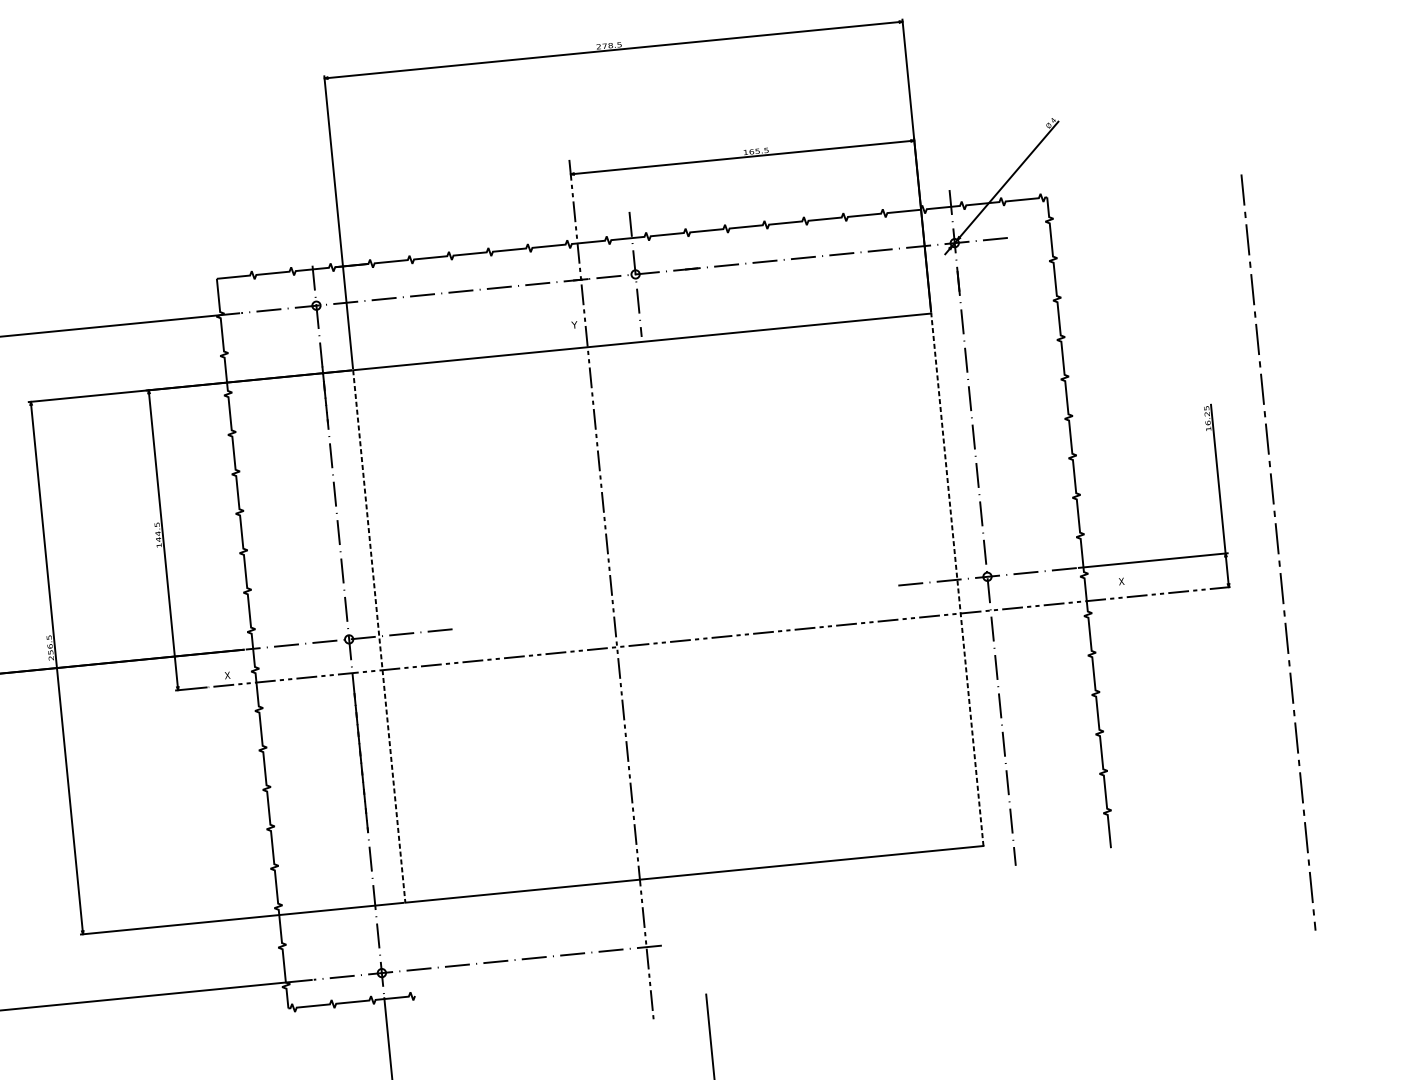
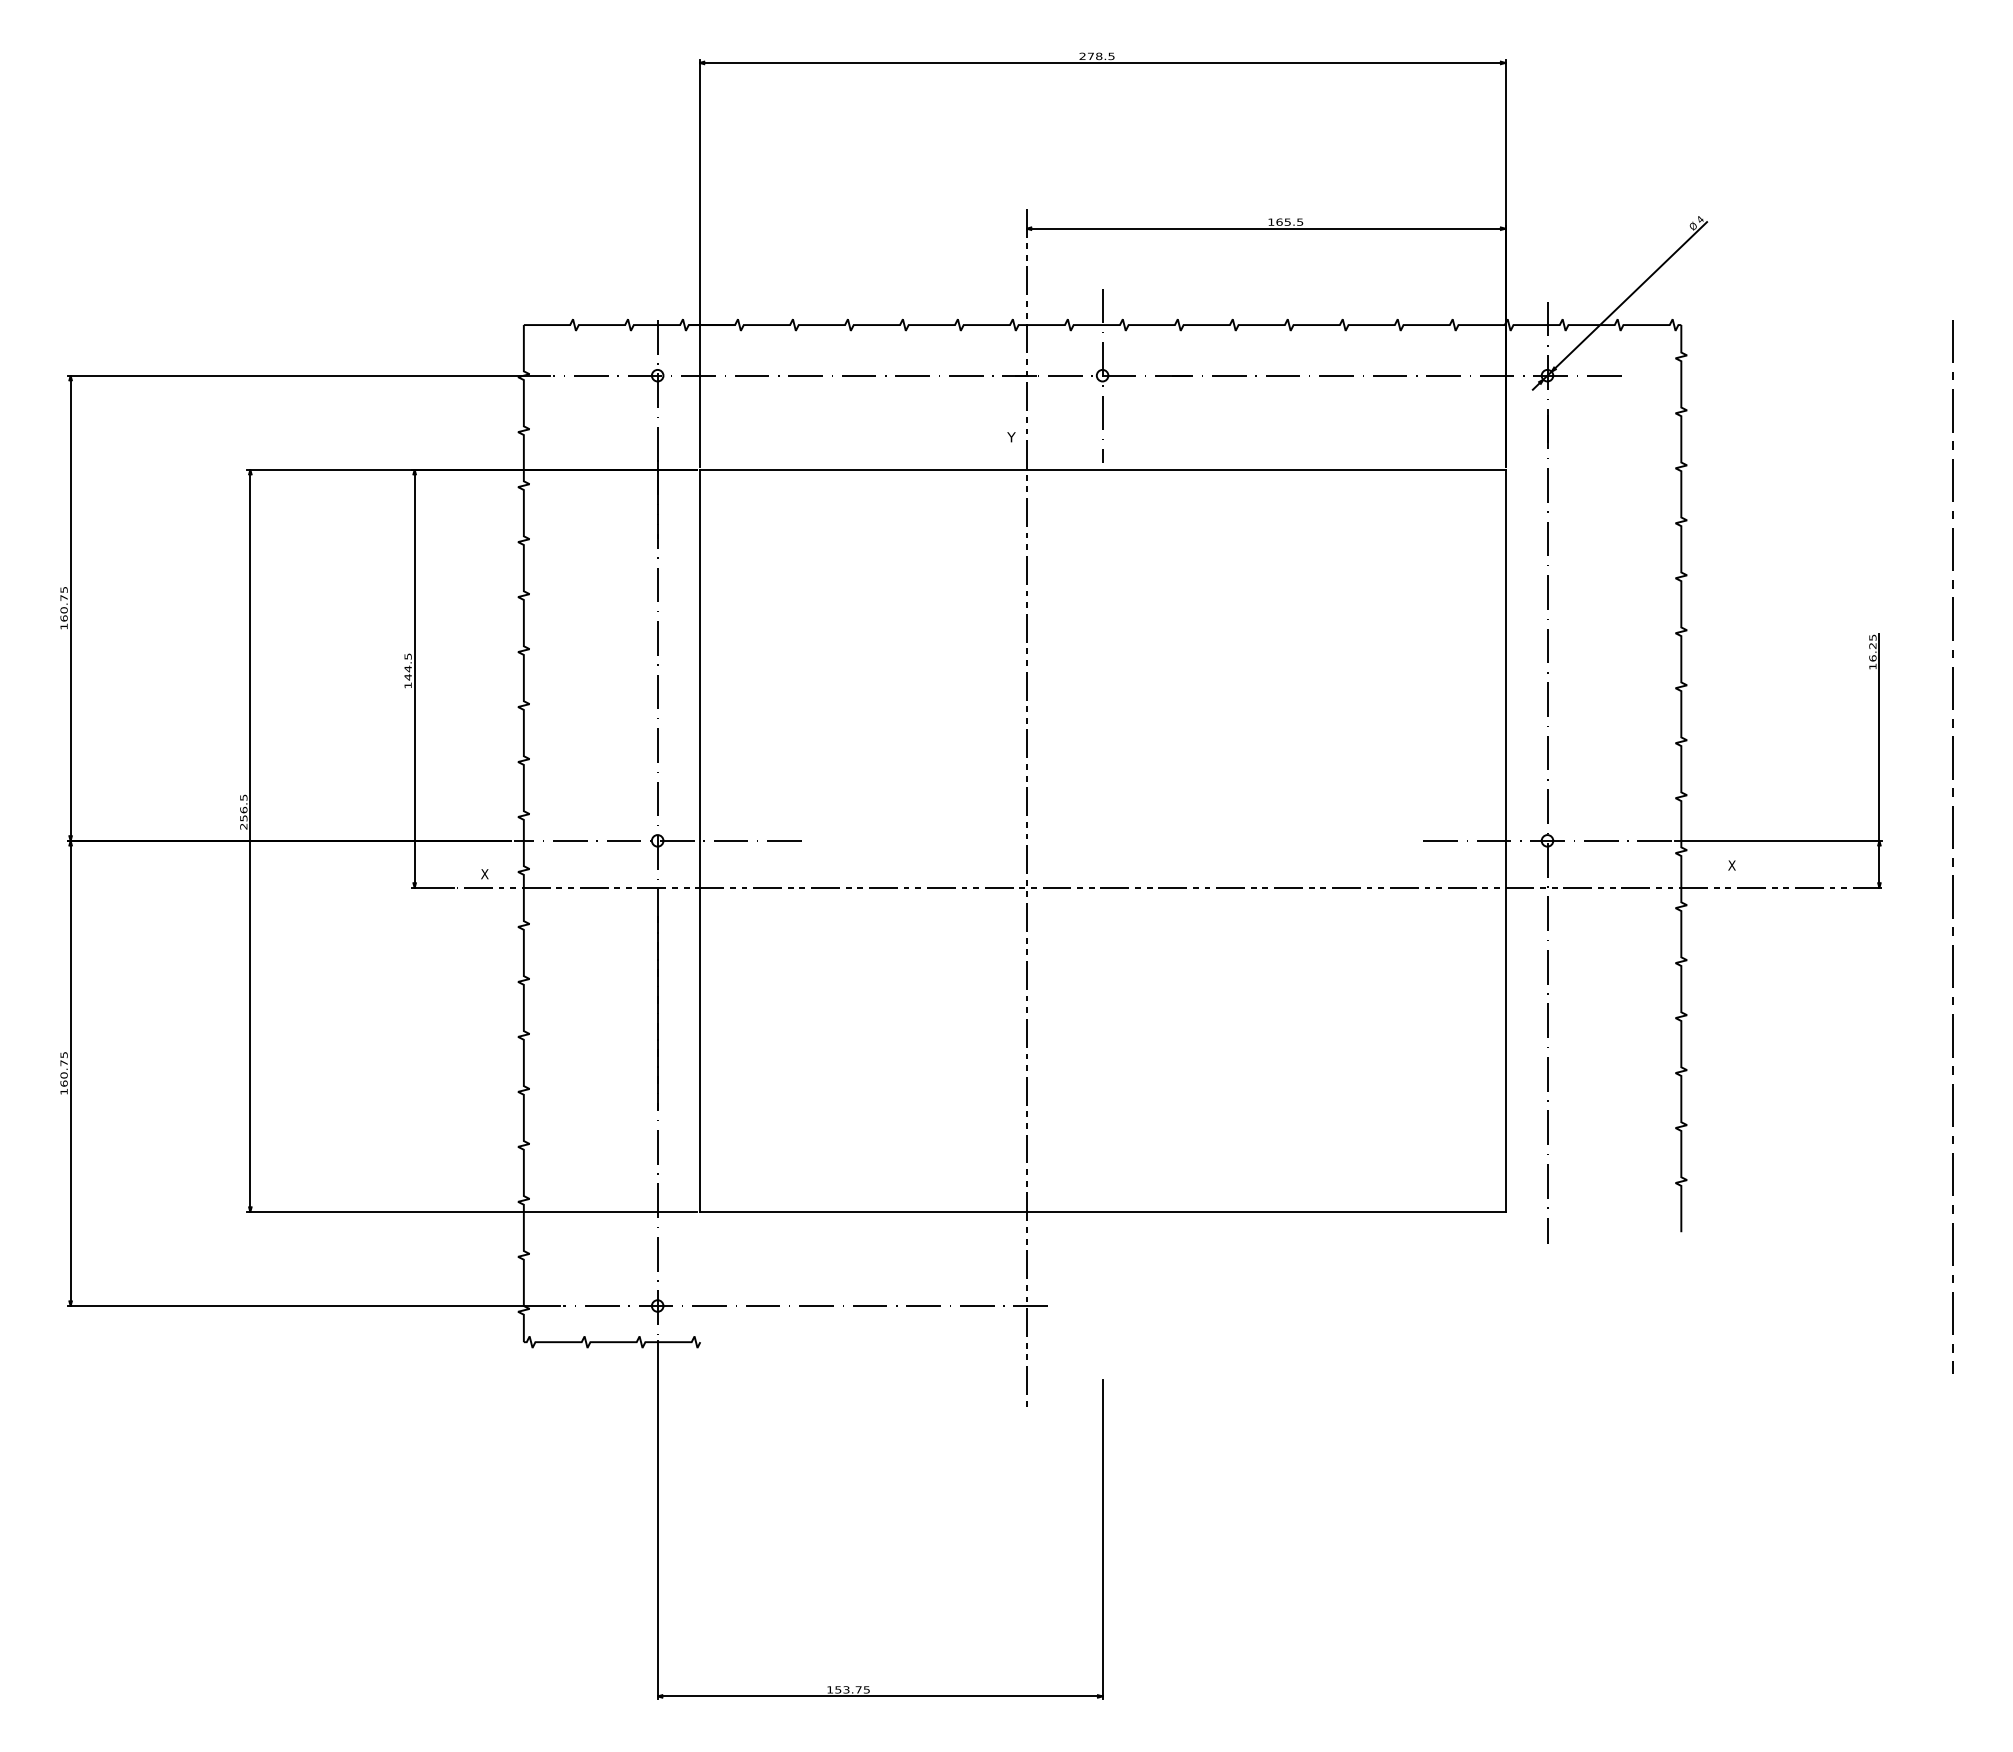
line: (957, 579) -> (1505, 840), dashed -> solid
line: (379, 636) -> (699, 841), dashed -> solid

